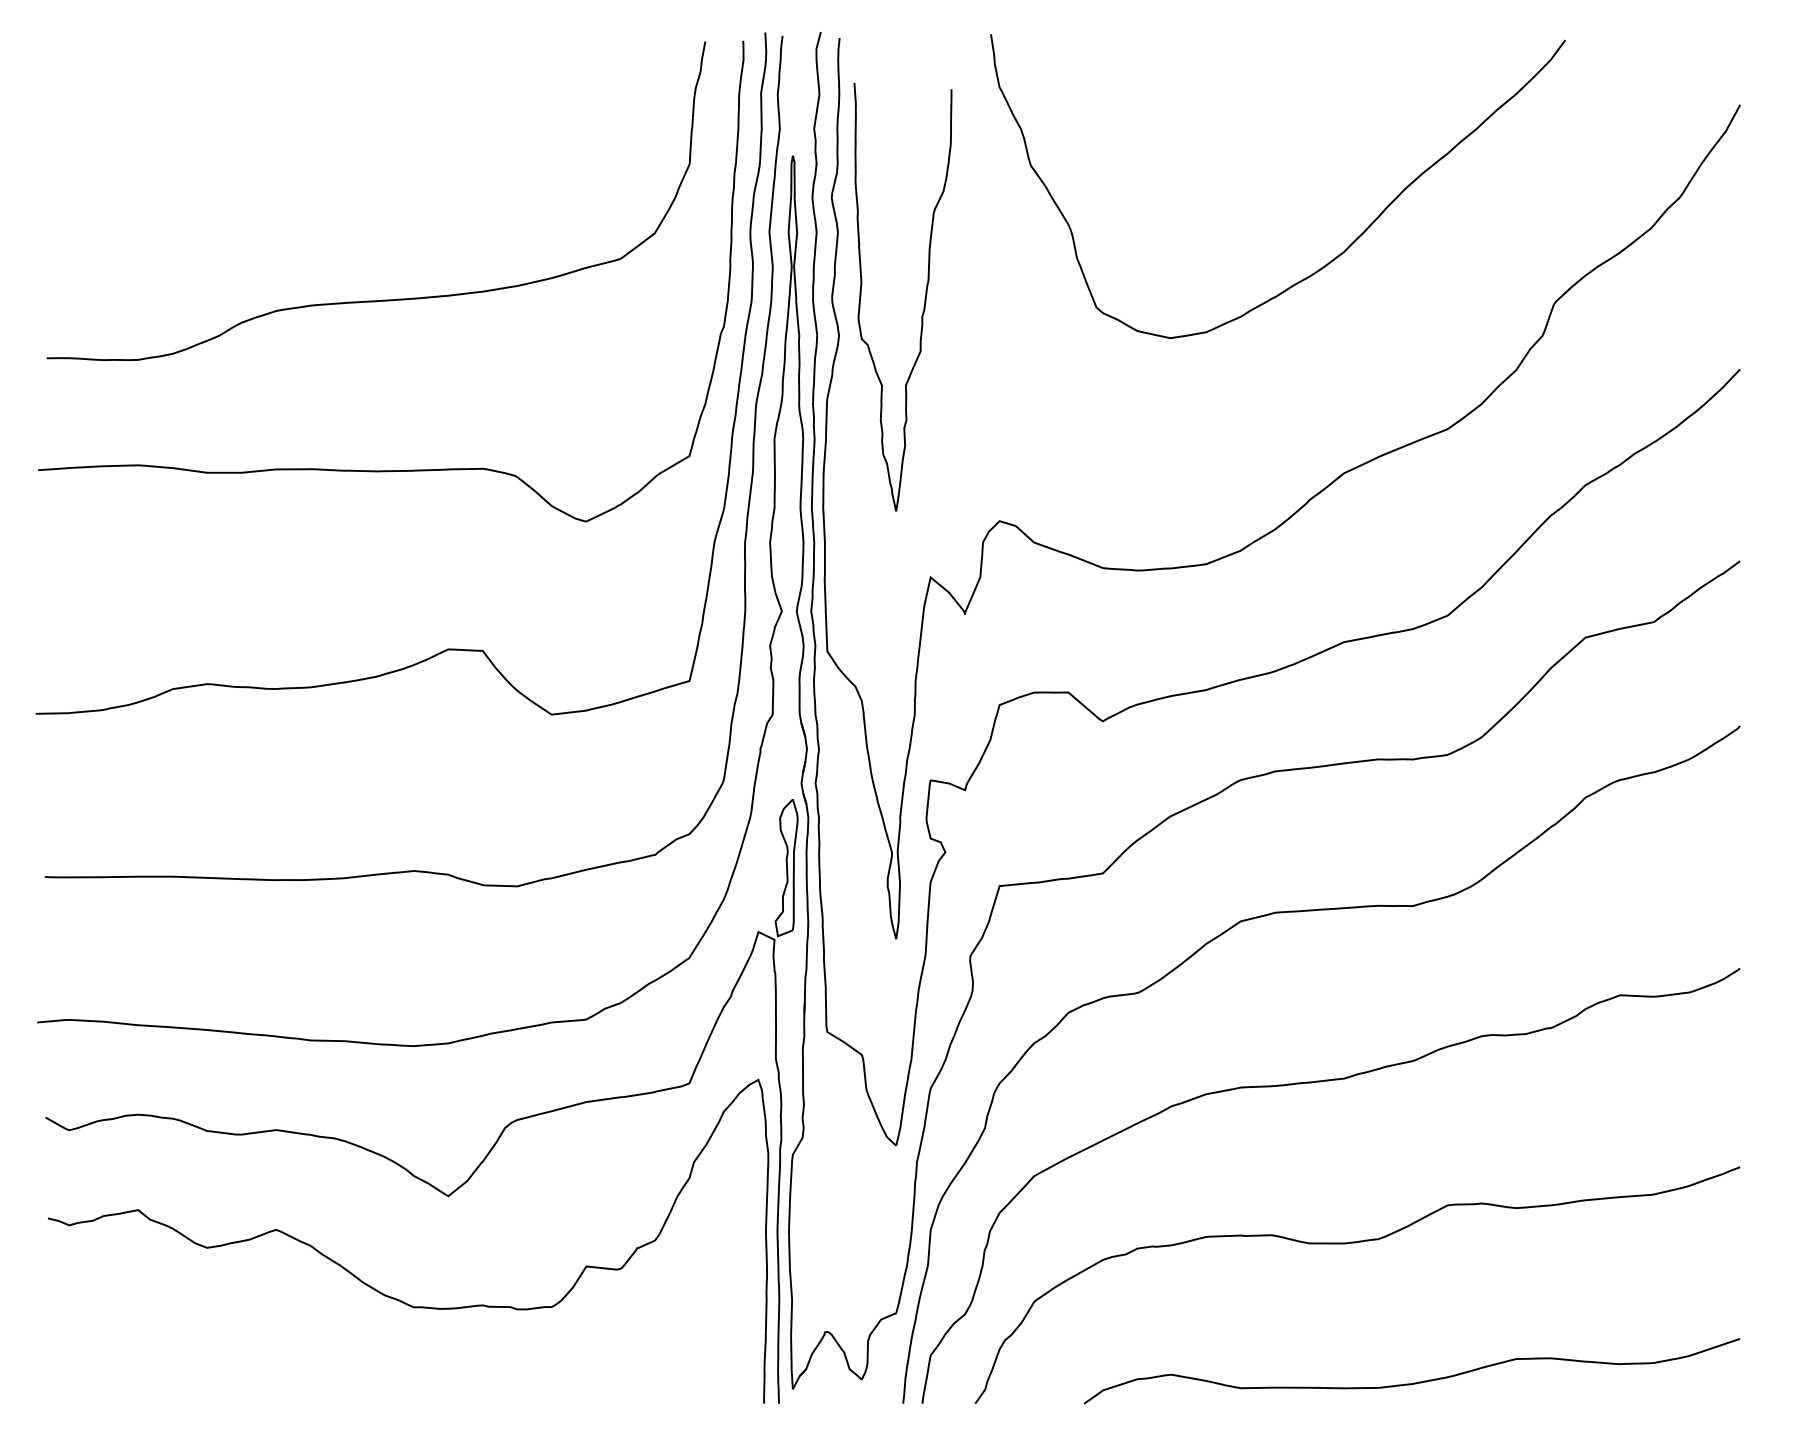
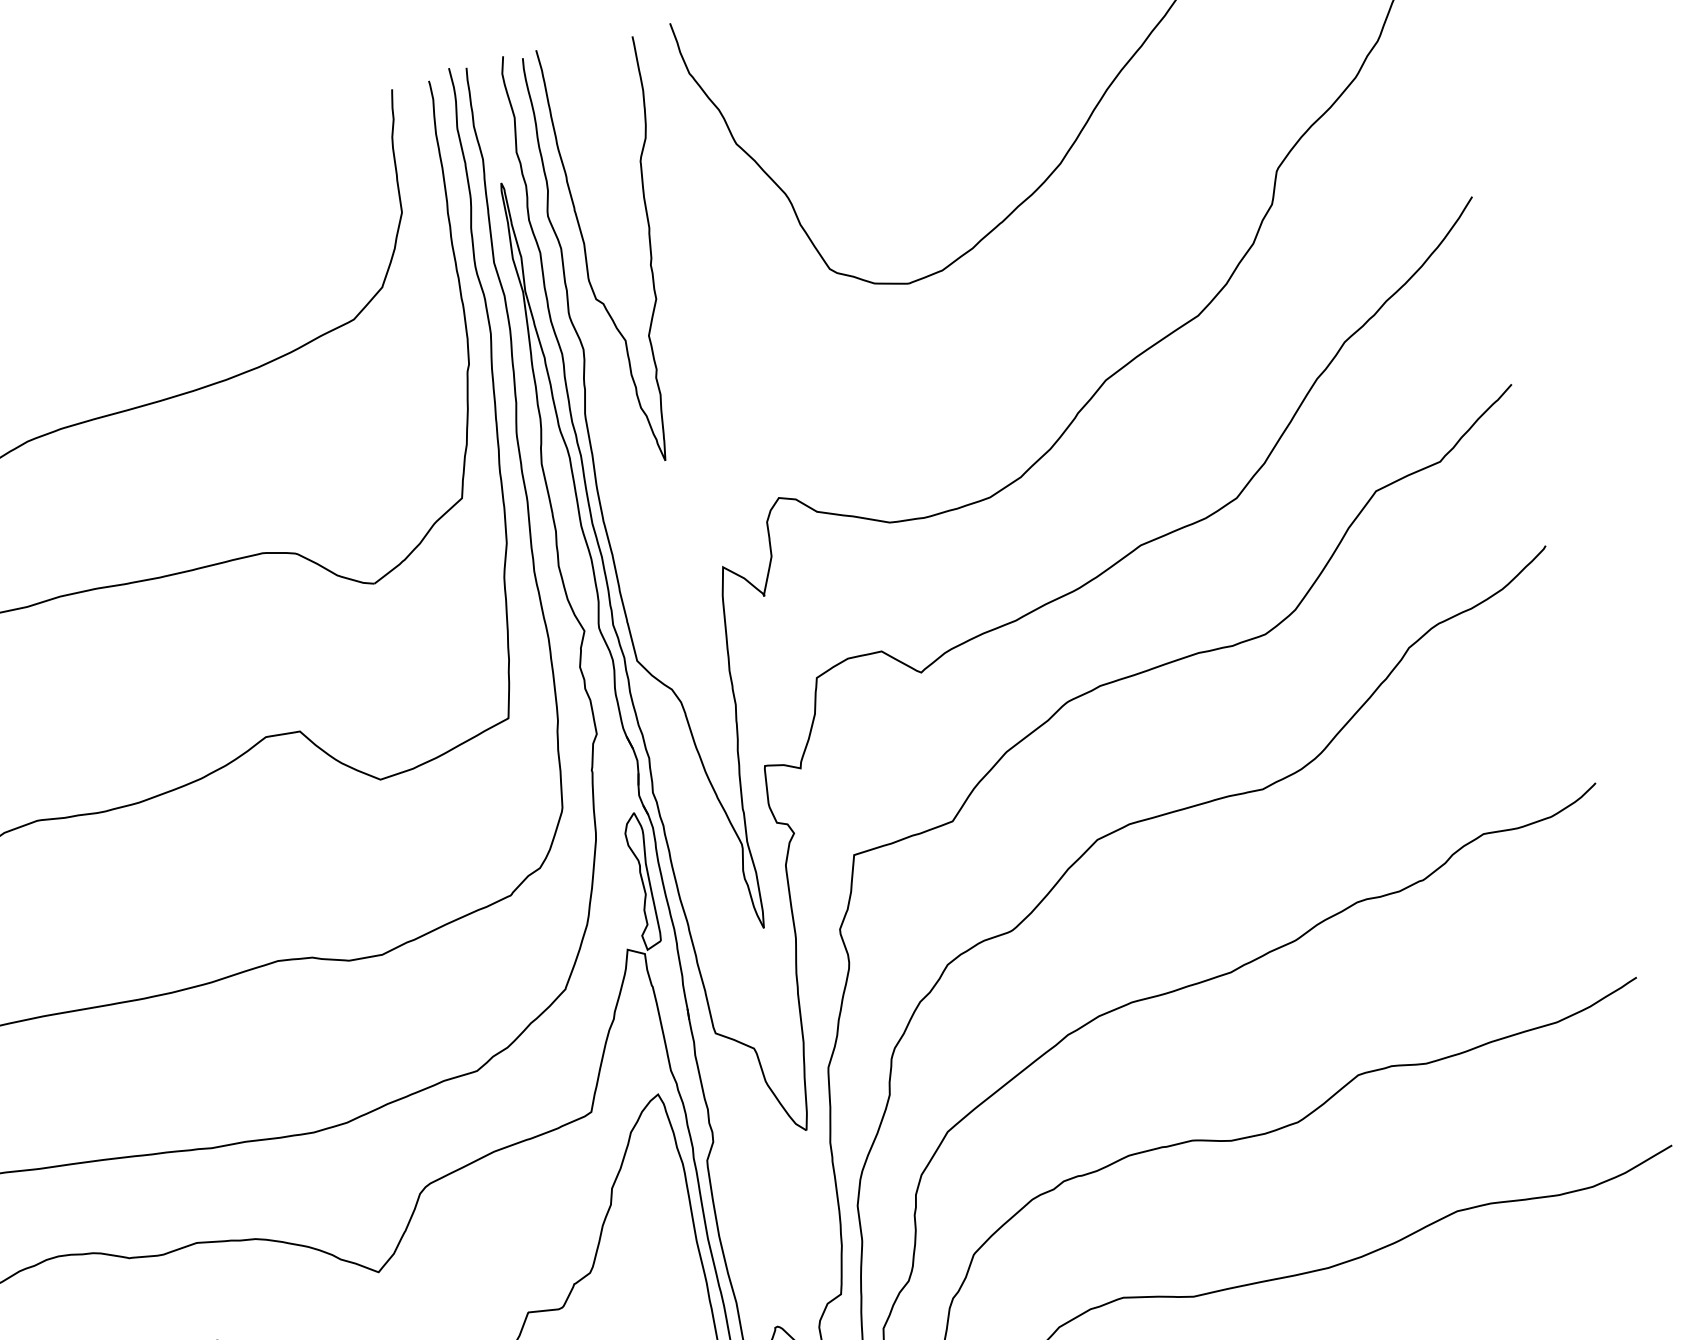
curve: (924, 298) -> (649, 246), moved

